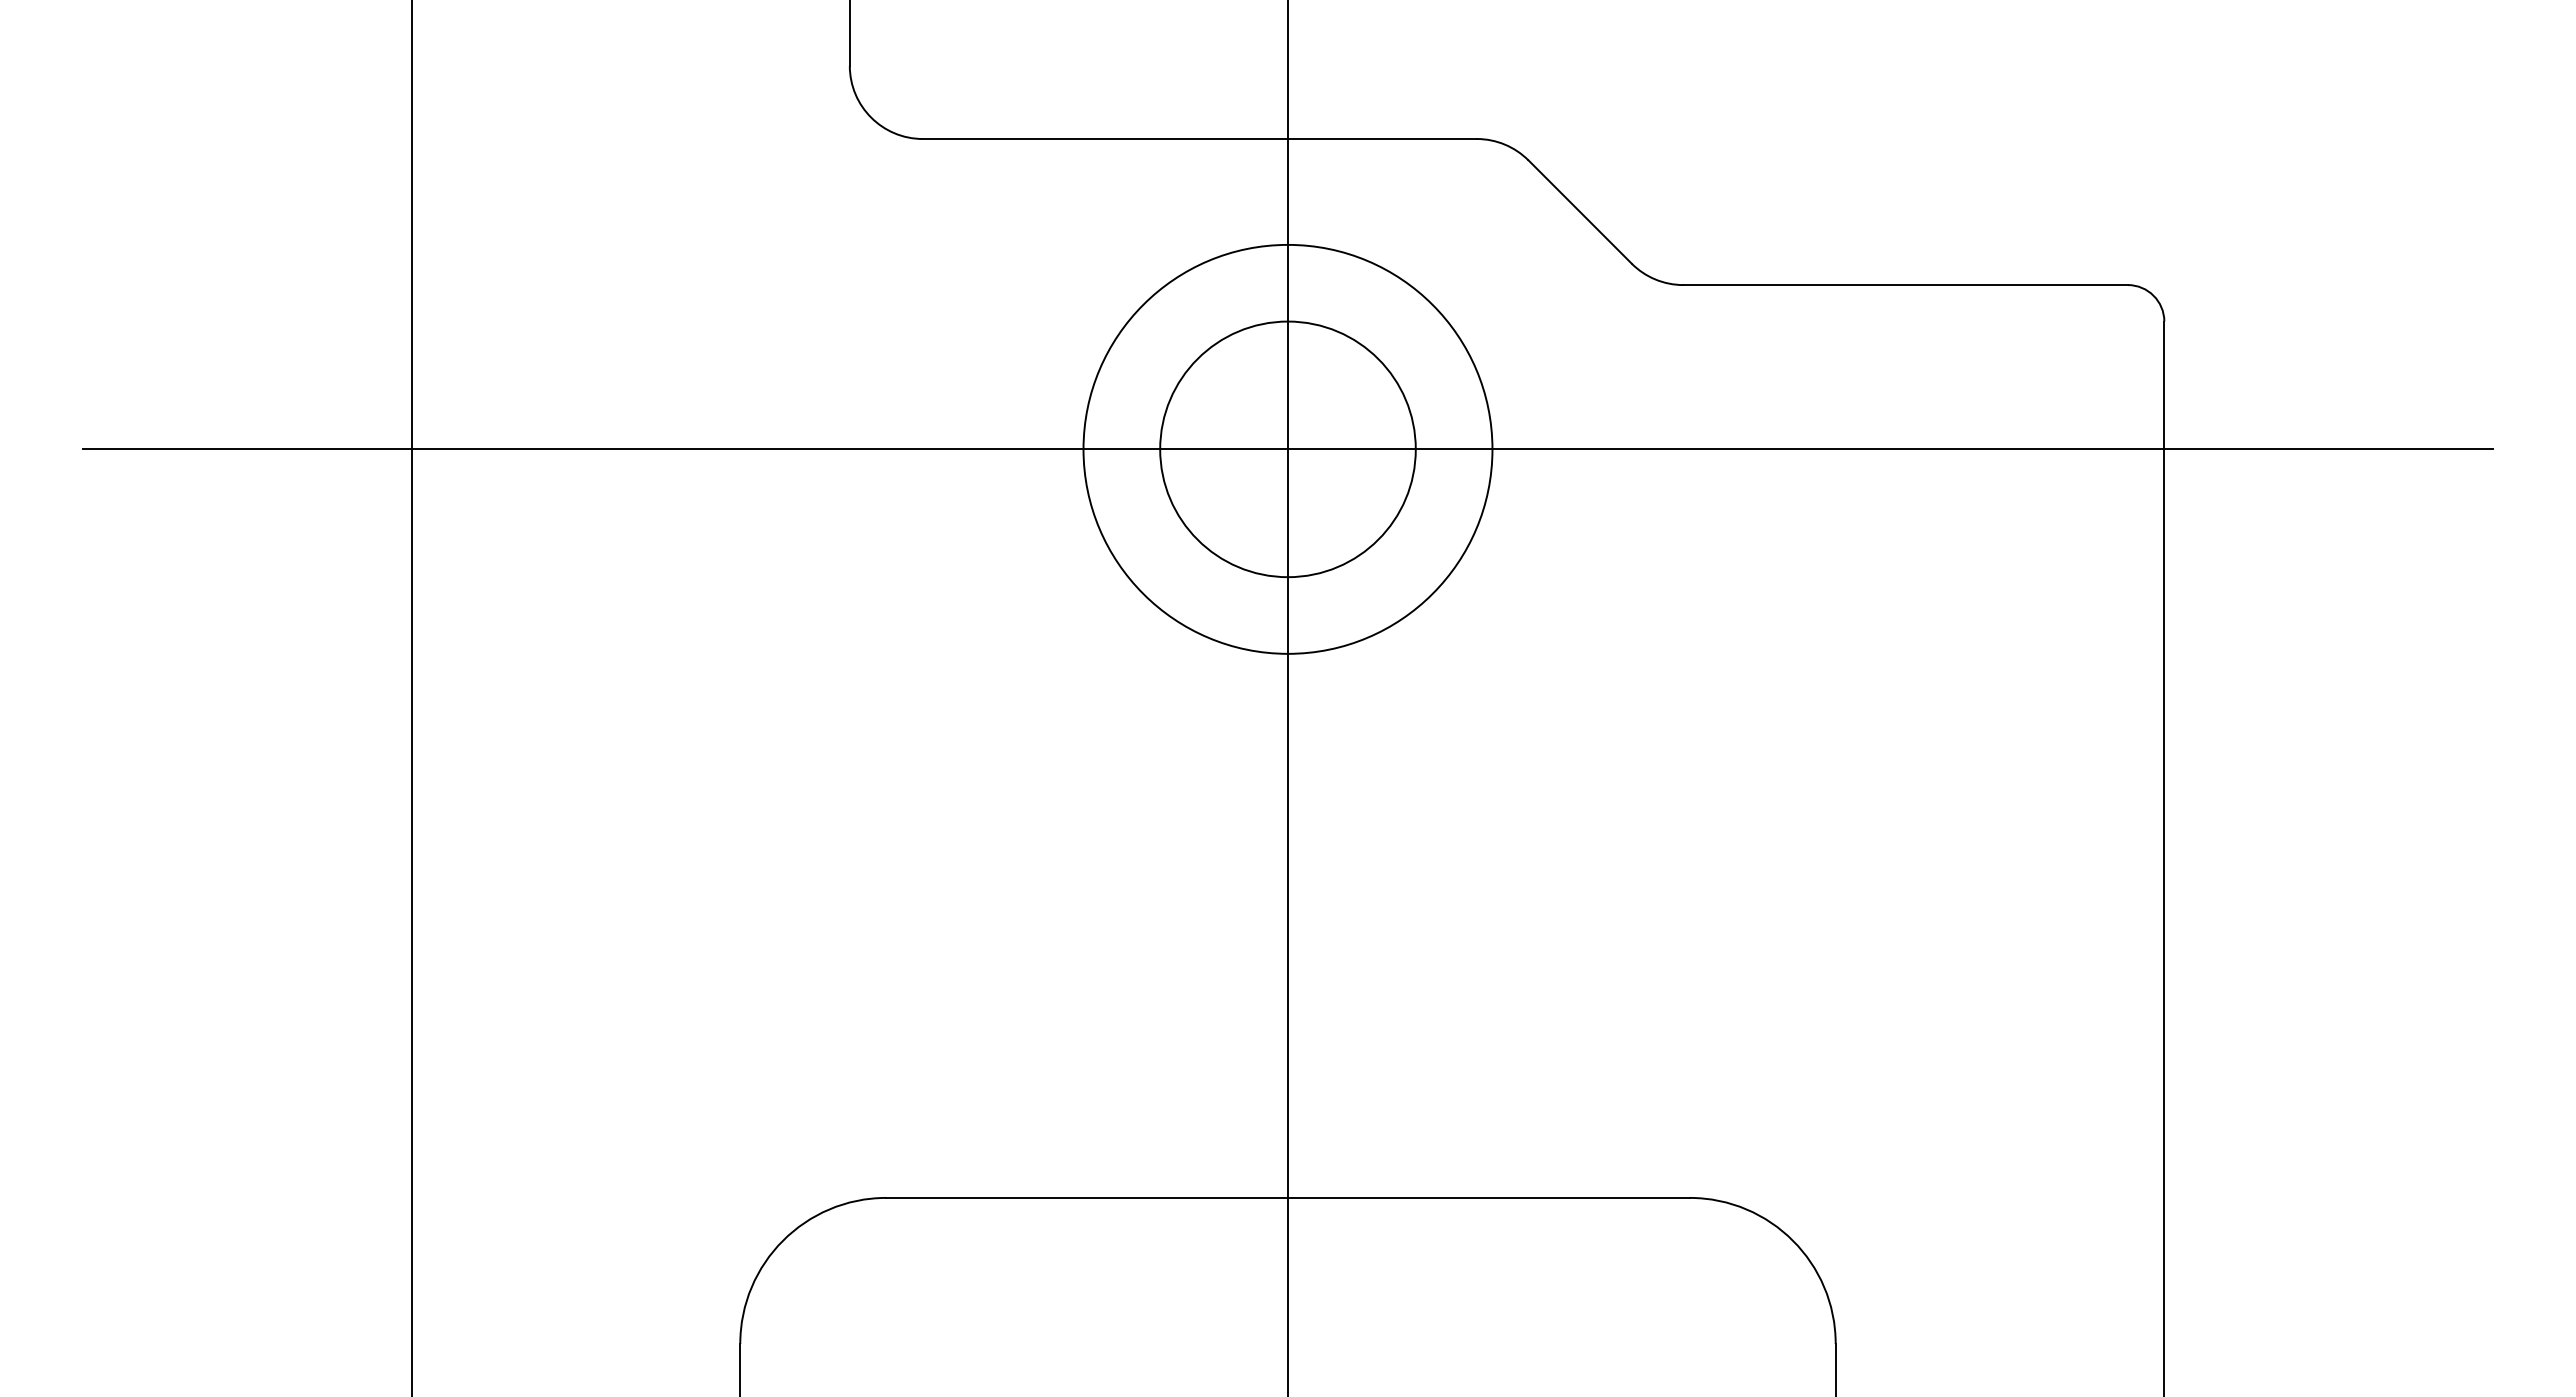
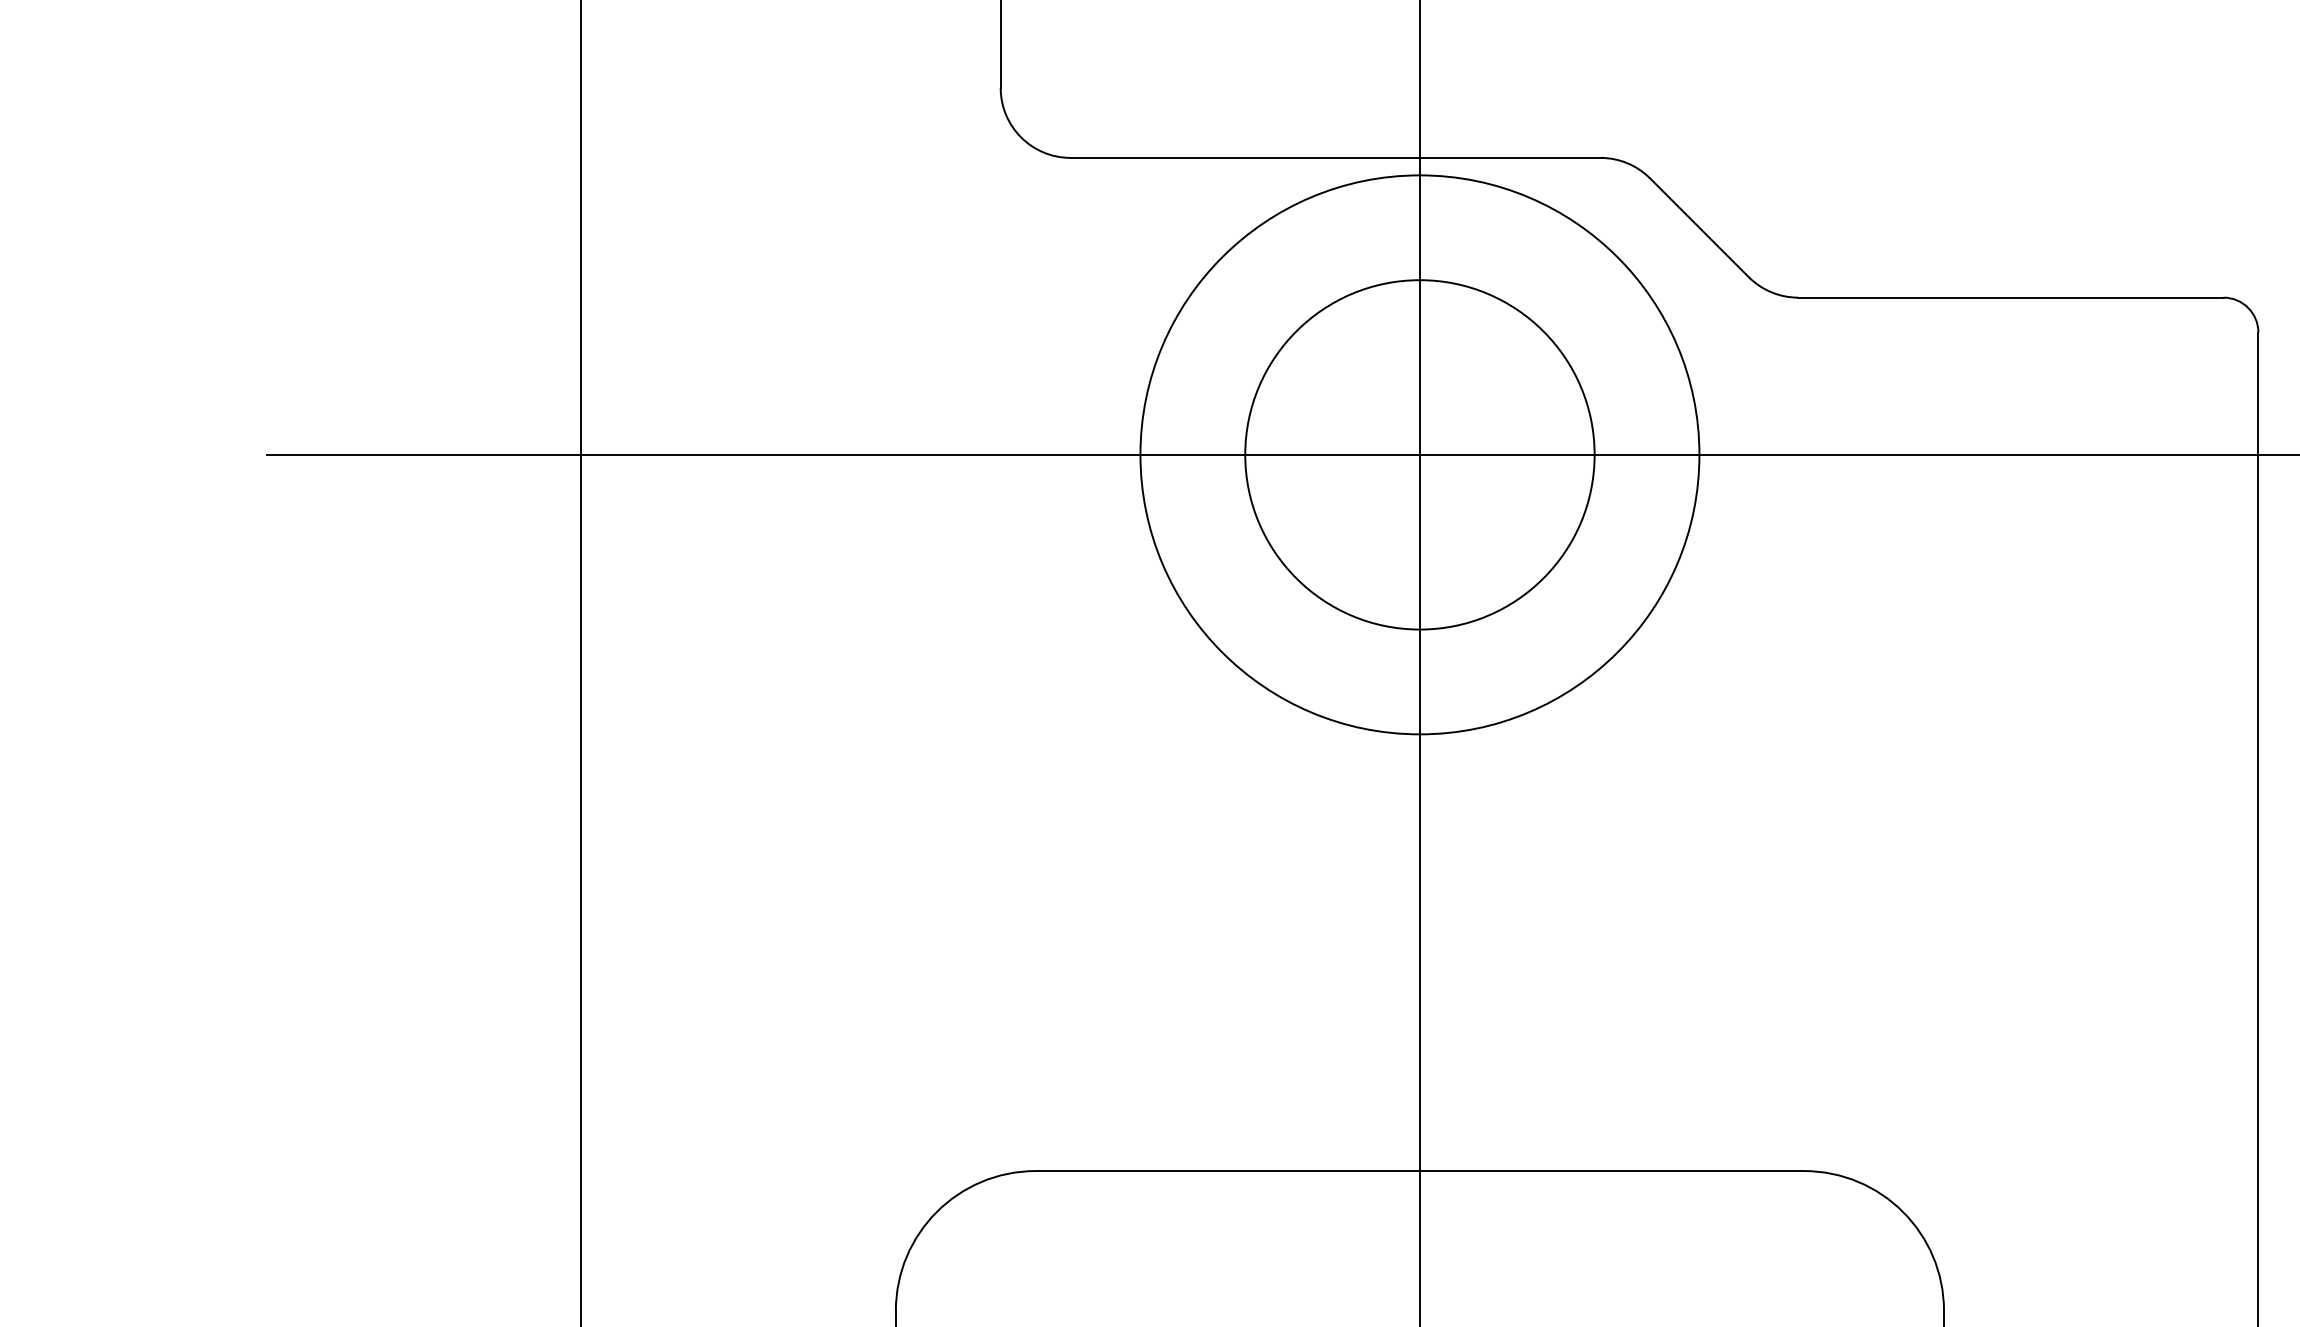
circle: (1287, 448) -> (1419, 454), size x1.43
circle: (1287, 449) -> (1419, 454), size x1.43

